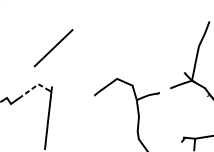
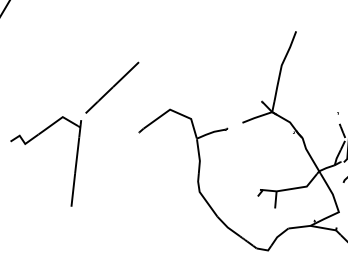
line: (53, 47) -> (112, 87), moved
line: (34, 87) -> (57, 121), dashed -> solid

